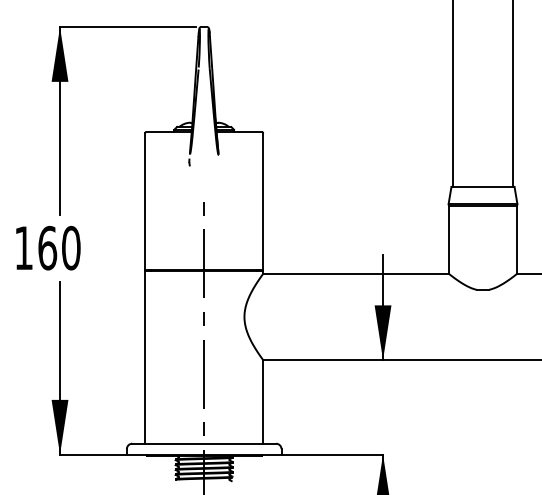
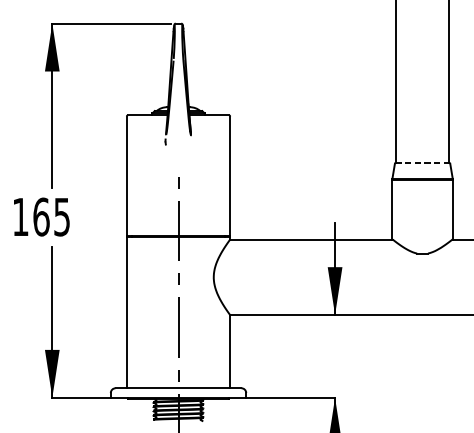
line: (483, 186) -> (423, 163), solid -> dashed
text: (71, 247) -> (62, 216), 160 -> 165

